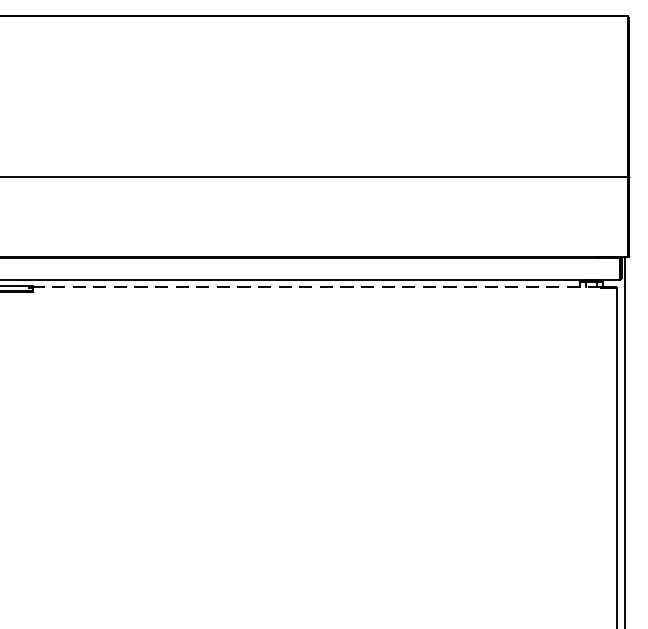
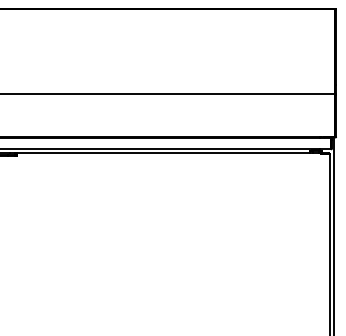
line: (317, 287) -> (169, 153), dashed -> solid

